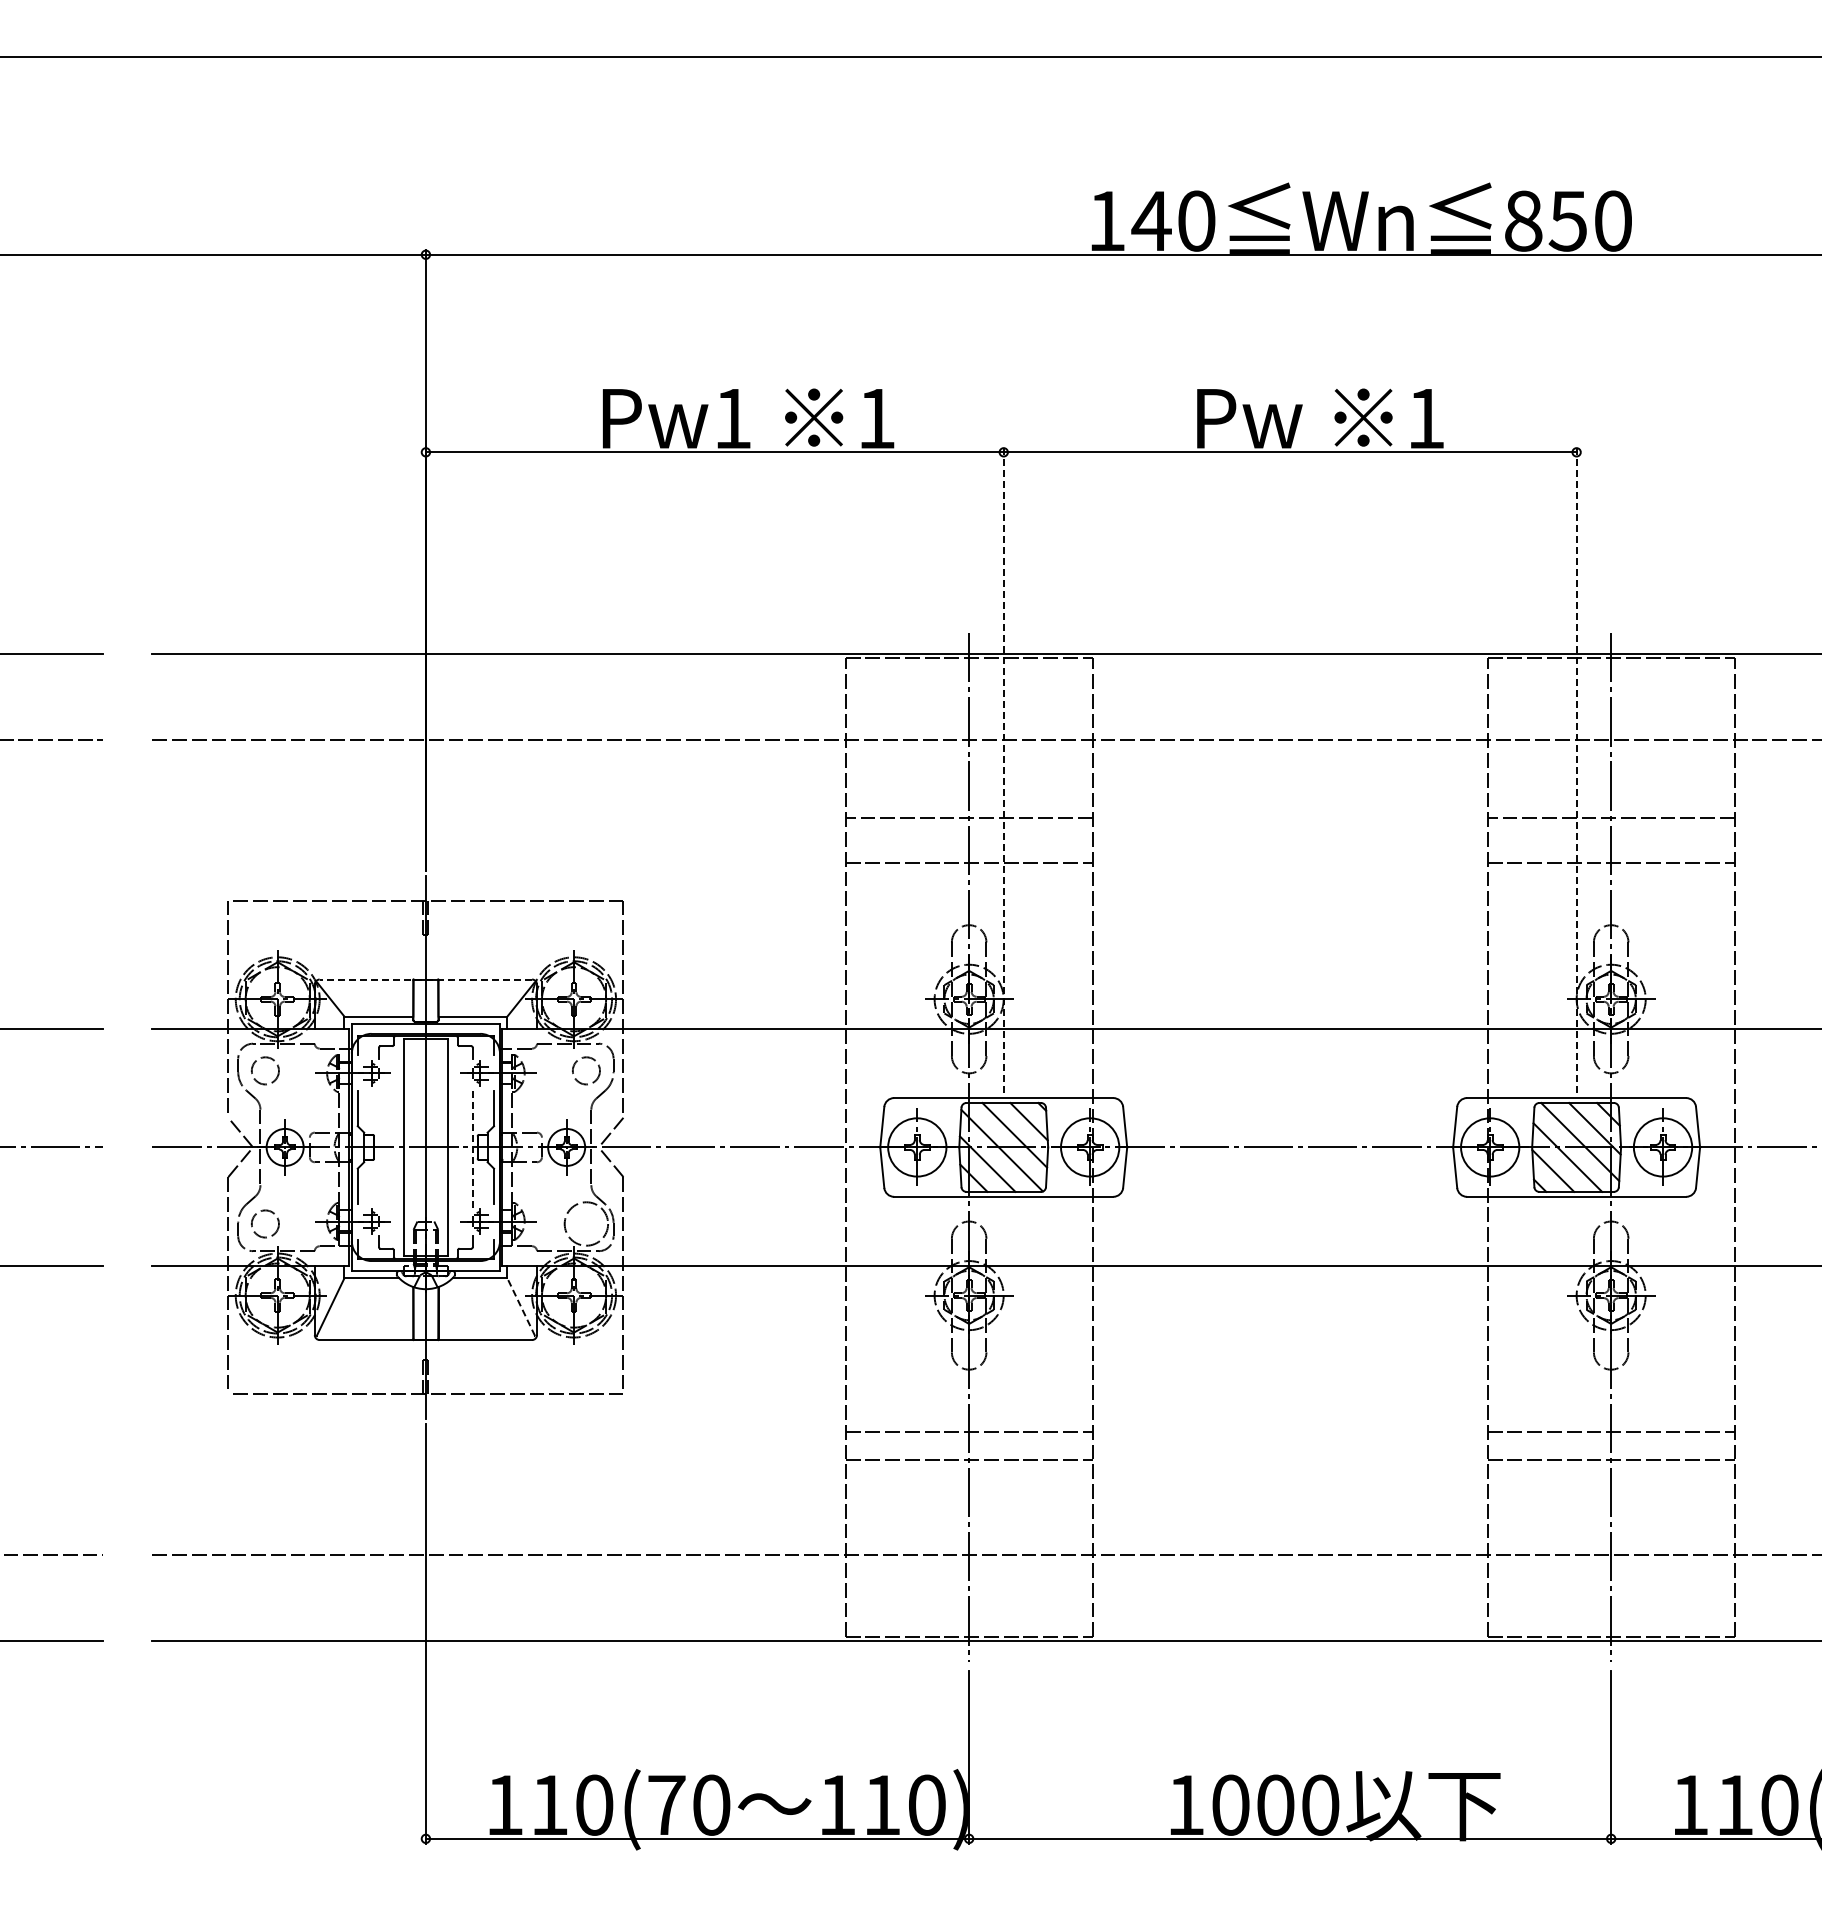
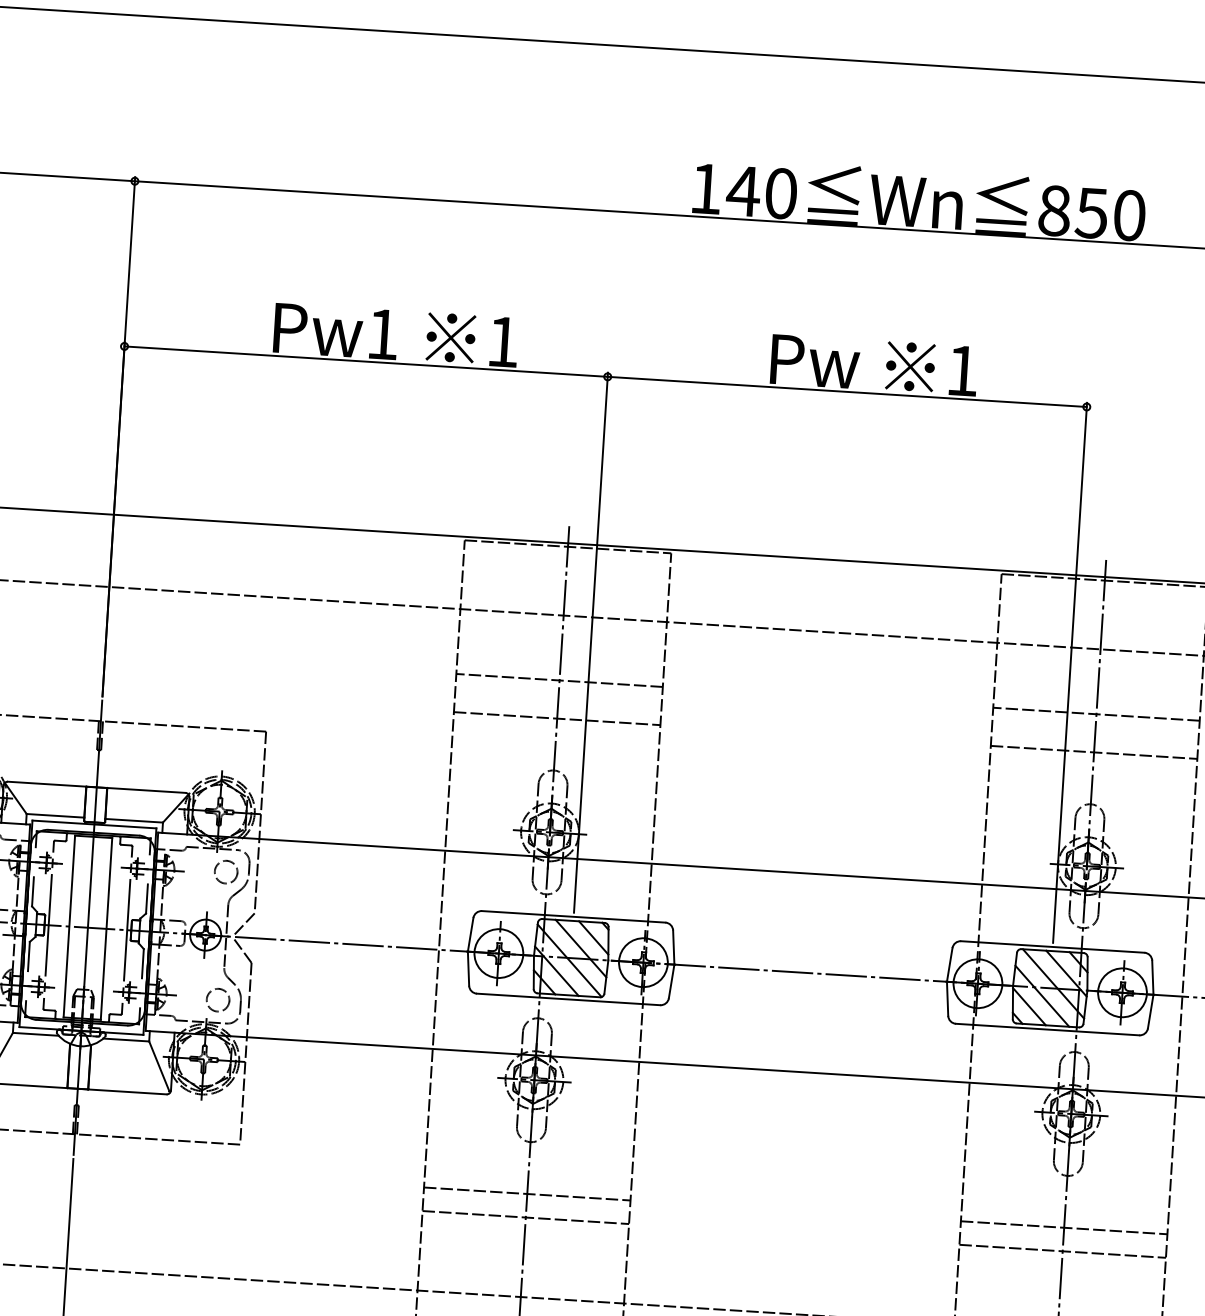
line: (1003, 770) -> (590, 642), dashed -> solid
line: (1576, 770) -> (1069, 673), dashed -> solid
line: (425, 979) -> (96, 787), dashed -> solid
line: (472, 1146) -> (126, 929), dashed -> solid
line: (378, 1147) -> (48, 925), added
circle: (586, 1223) -> (218, 999), size x0.62
line: (521, 1307) -> (159, 1066), dashed -> solid

